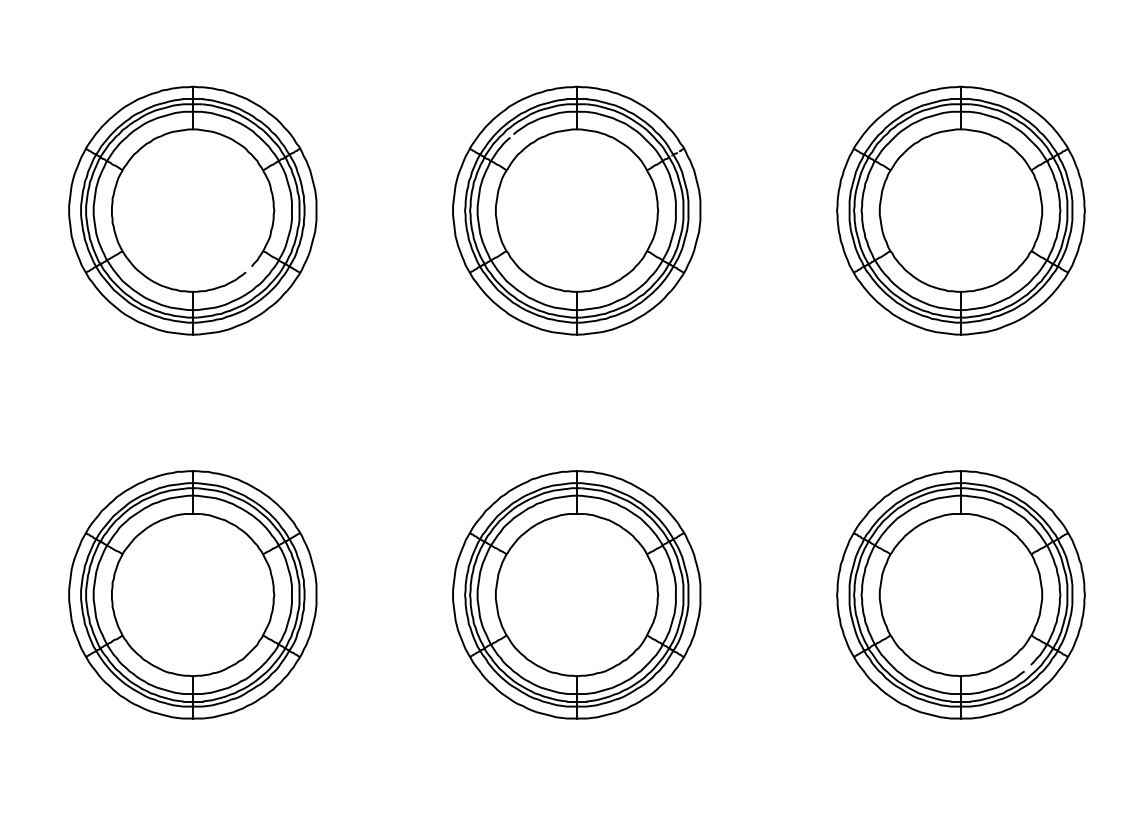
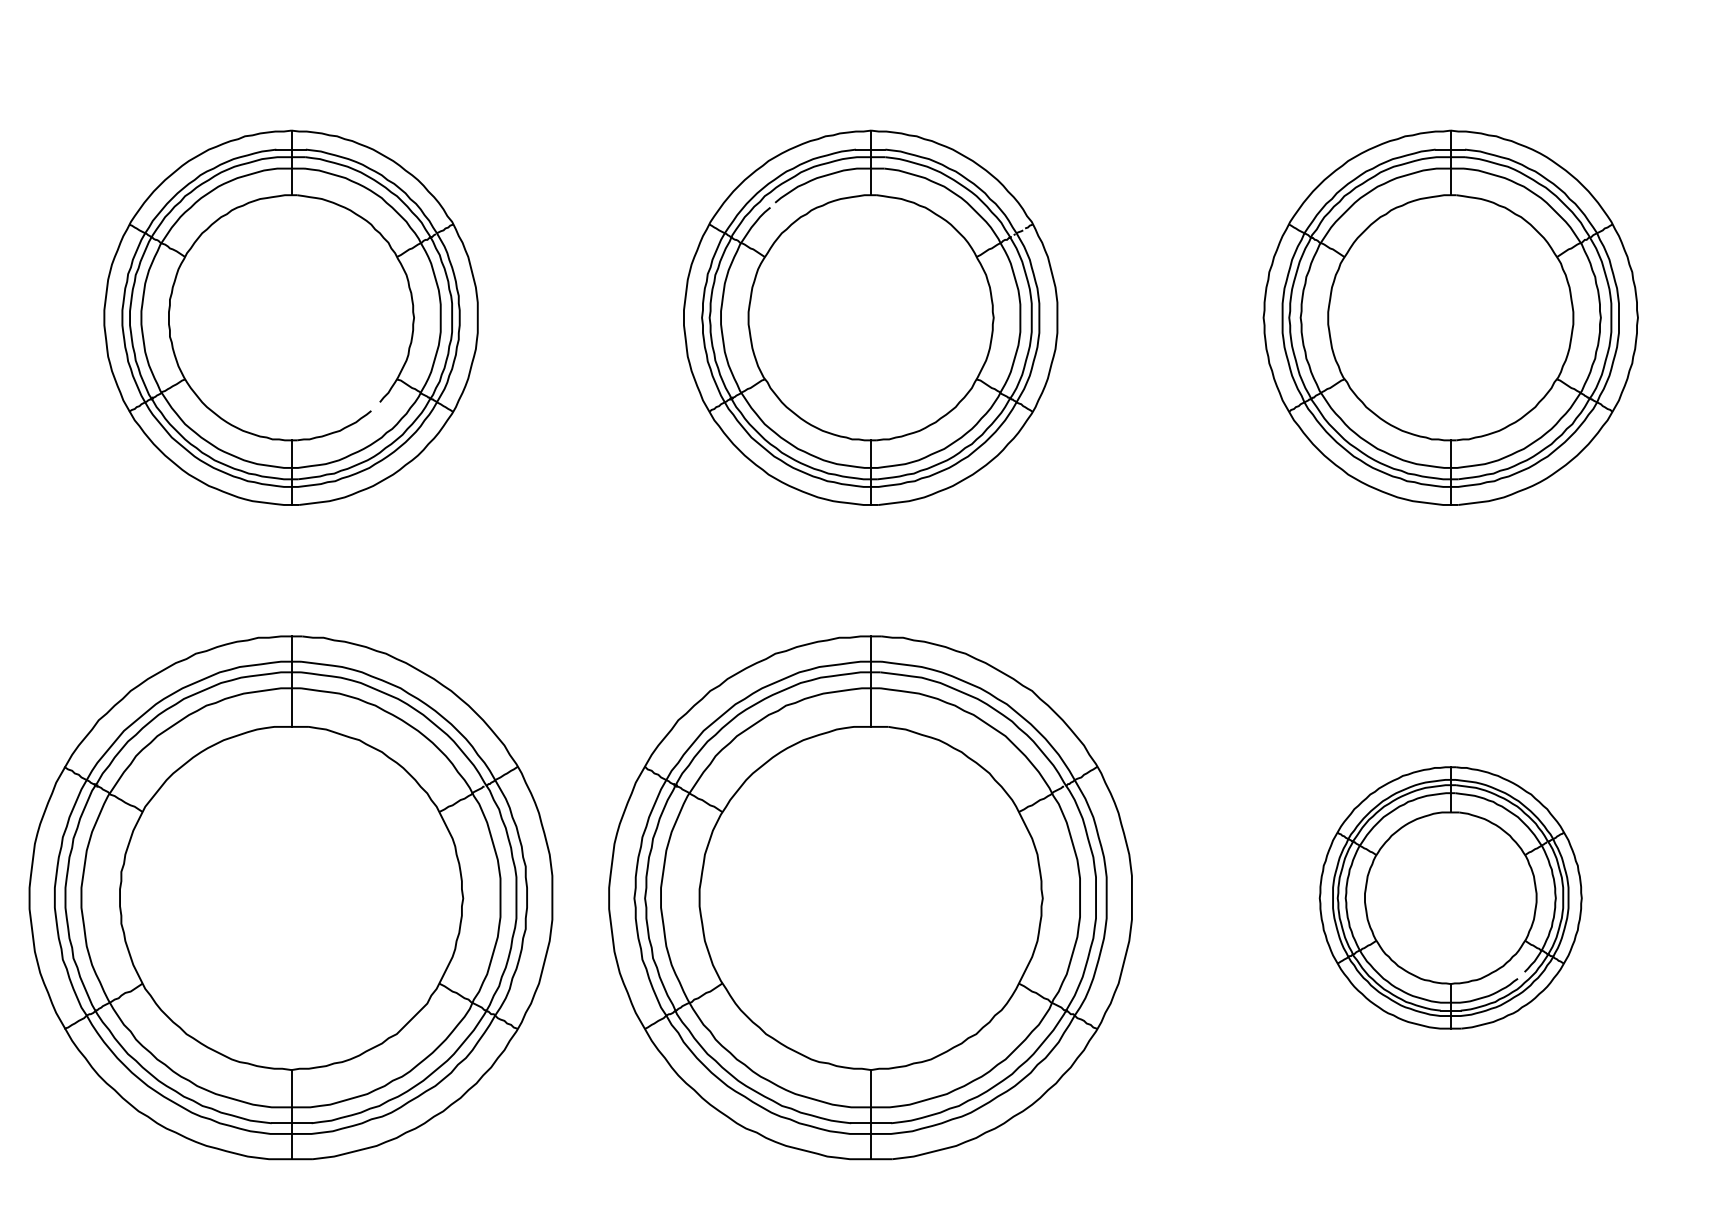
part: (192, 594) -> (290, 897), size x1.4
part: (576, 594) -> (870, 897), size x1.4
part: (960, 594) -> (1450, 897), size x0.7

